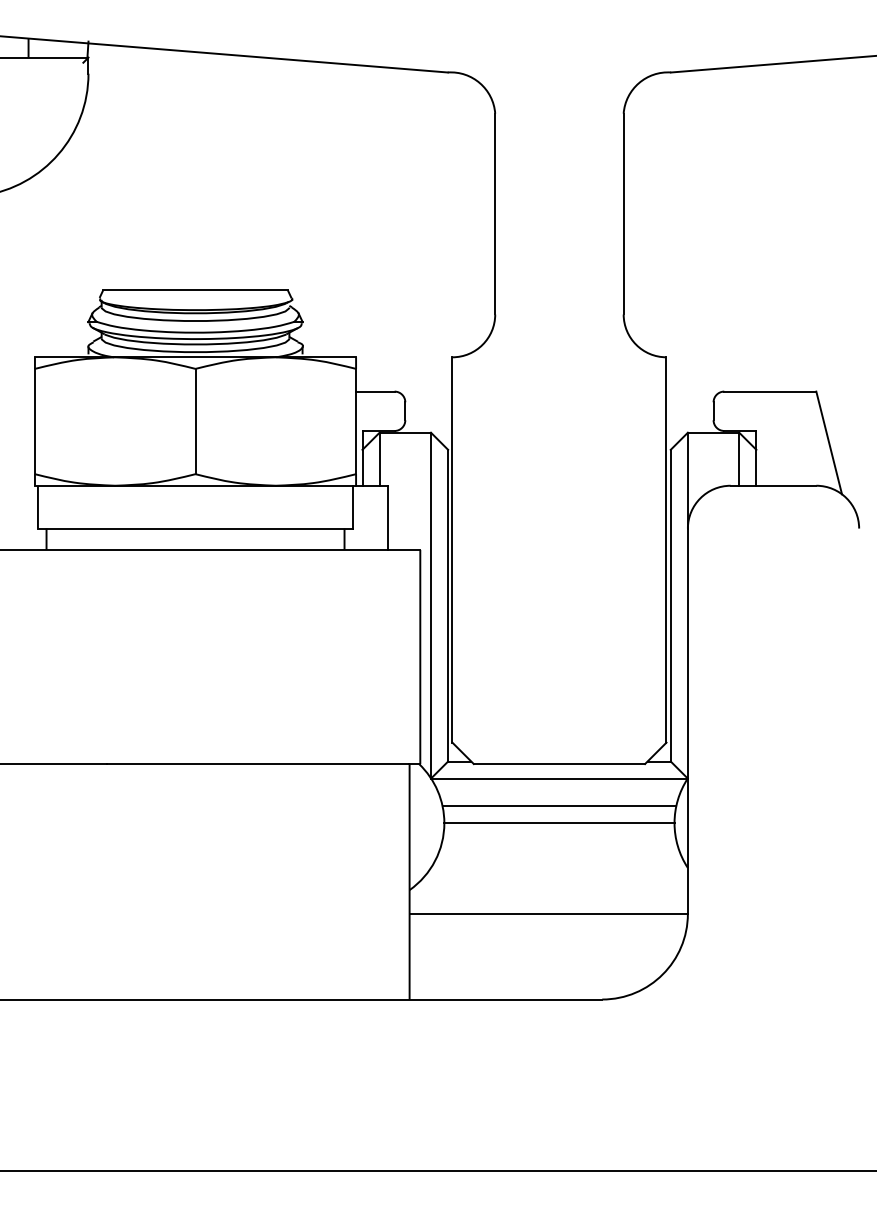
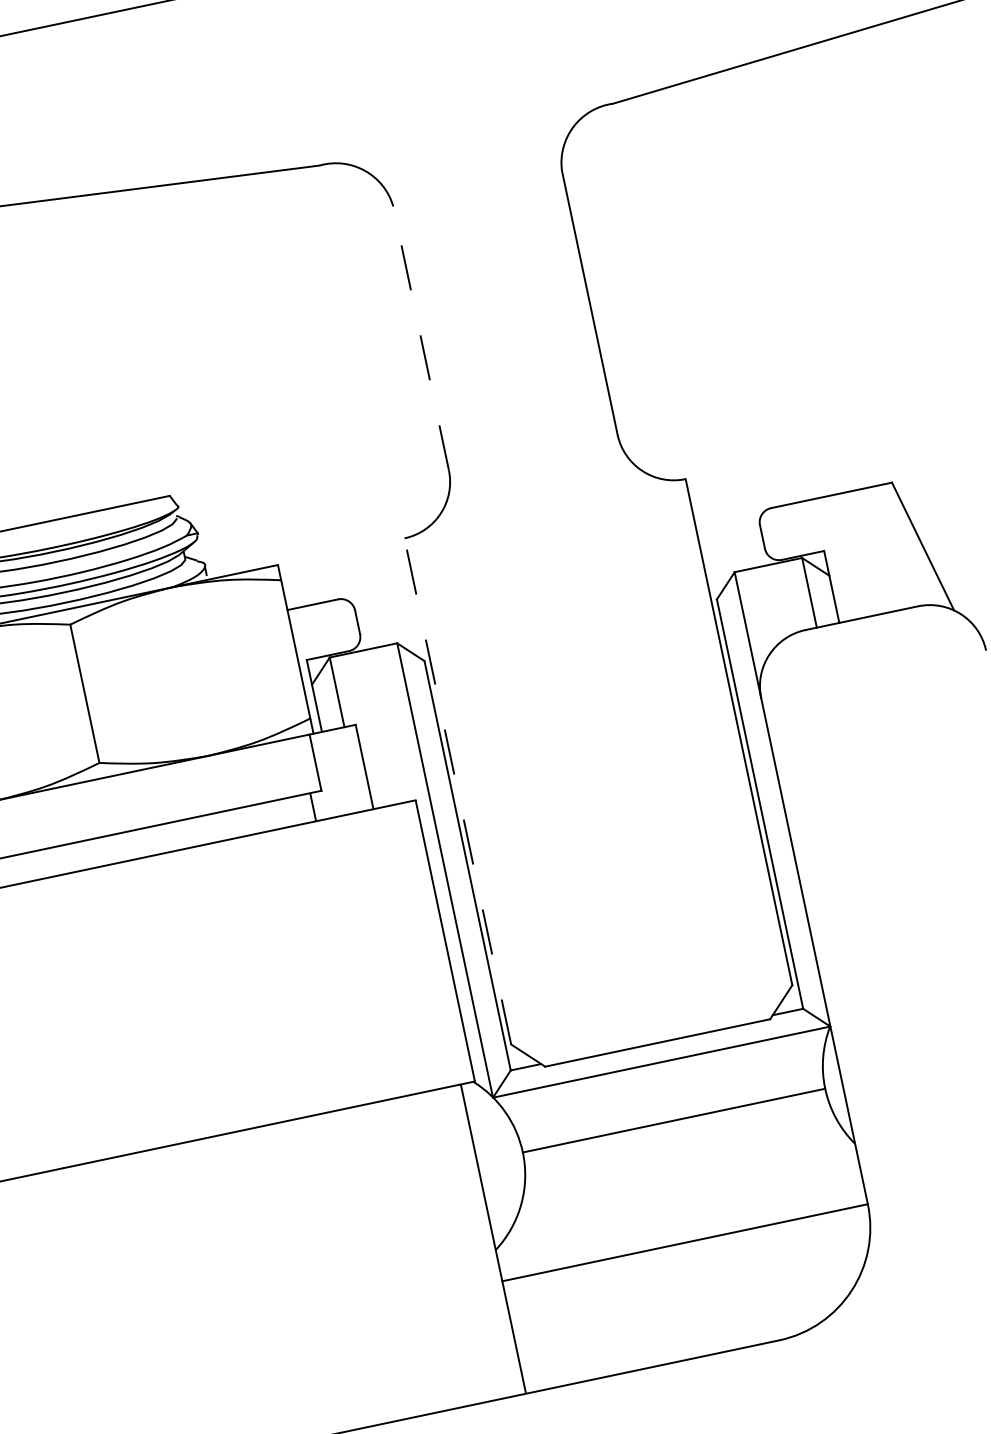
line: (495, 213) -> (421, 337), solid -> dashed
line: (452, 549) -> (457, 790), solid -> dashed
line: (559, 806) -> (669, 1098), removed

